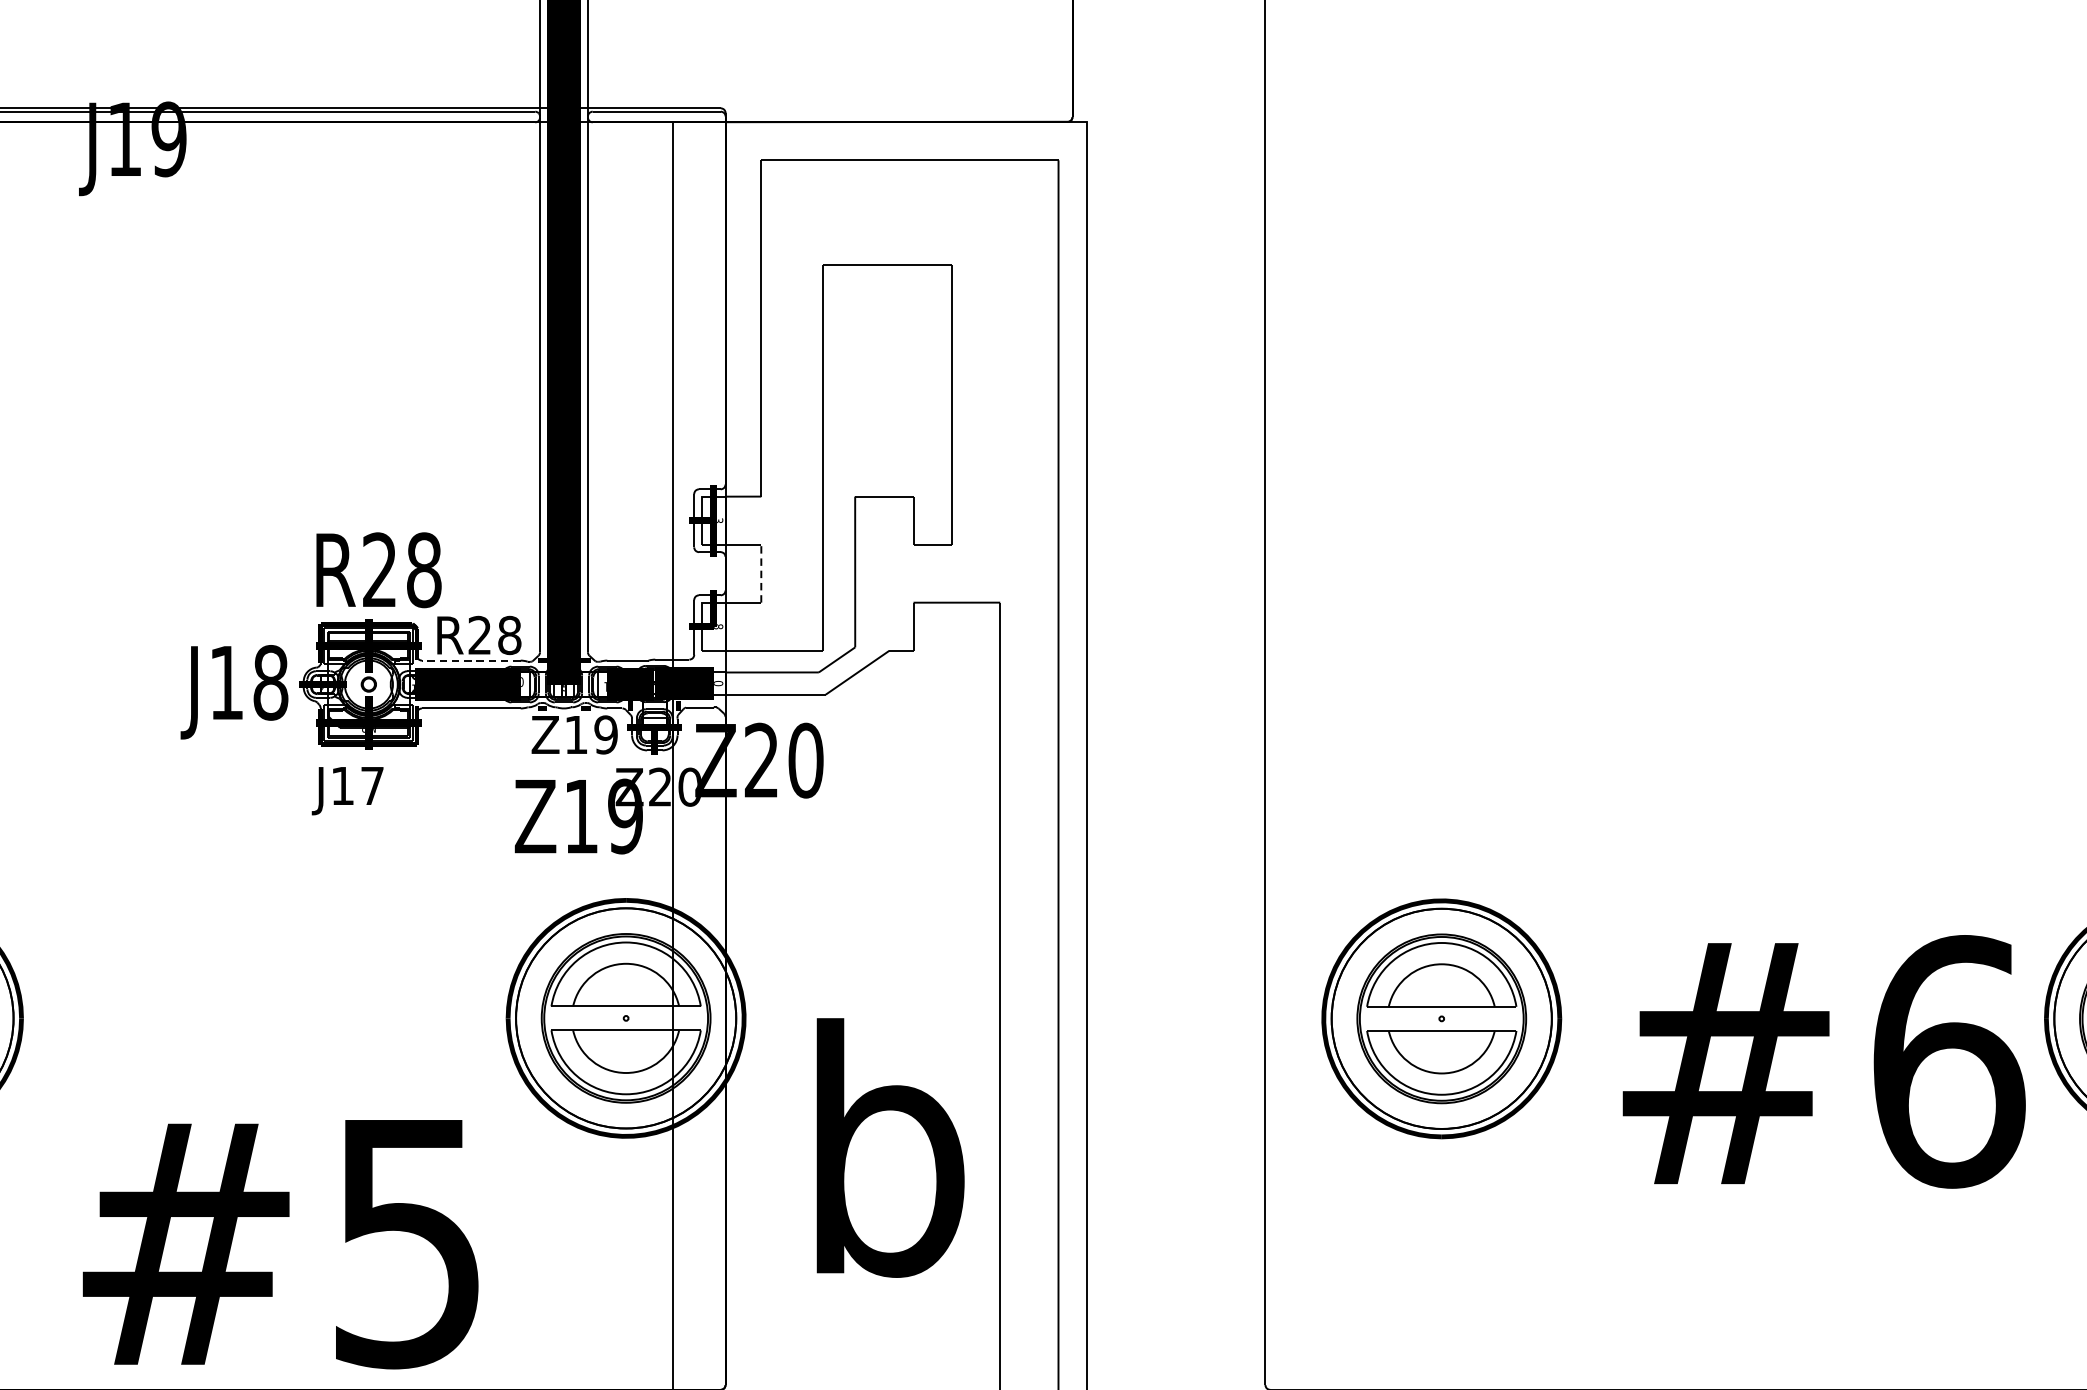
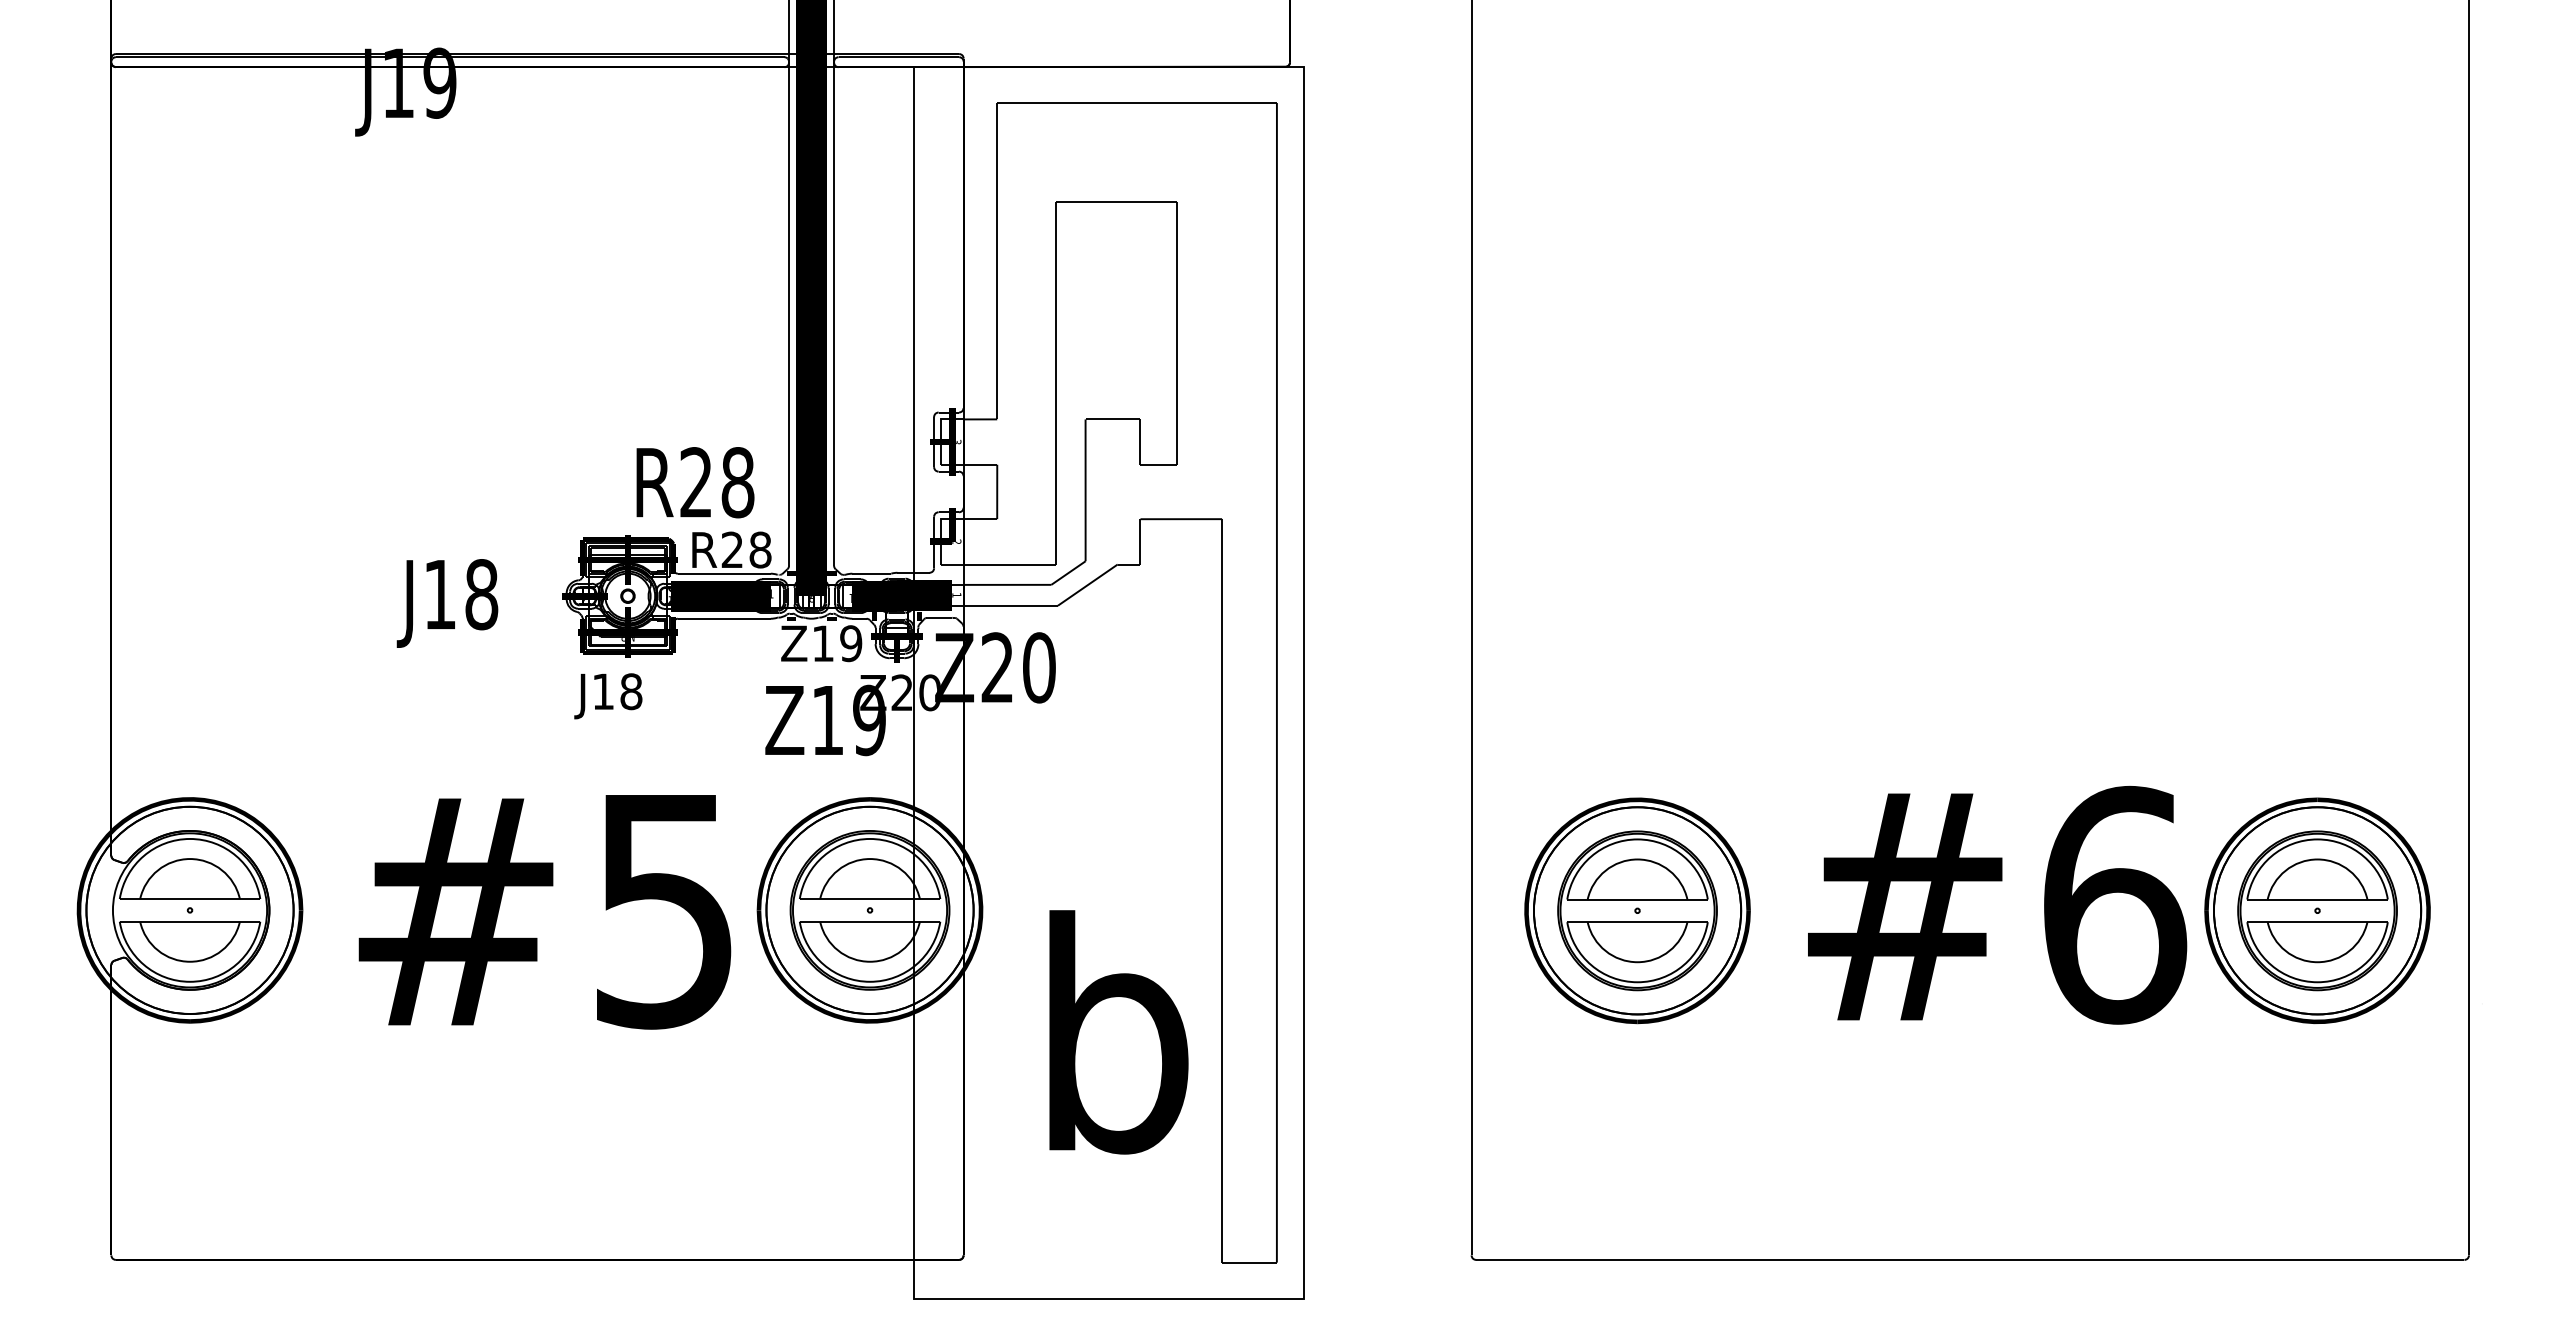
text: (379, 570) -> (695, 482), moved
line: (761, 573) -> (997, 491), dashed -> solid
text: (718, 626) -> (956, 541), 8 -> 2
line: (470, 660) -> (723, 573), dashed -> solid
text: (522, 681) -> (772, 593), 0 -> 1
text: (718, 682) -> (956, 594), 0 -> 1
text: (234, 692) -> (447, 603), moved
text: (372, 785) -> (631, 691), J17 -> J18
text: (1824, 1062) -> (1997, 905), moved
text: (280, 1244) -> (544, 912), moved

